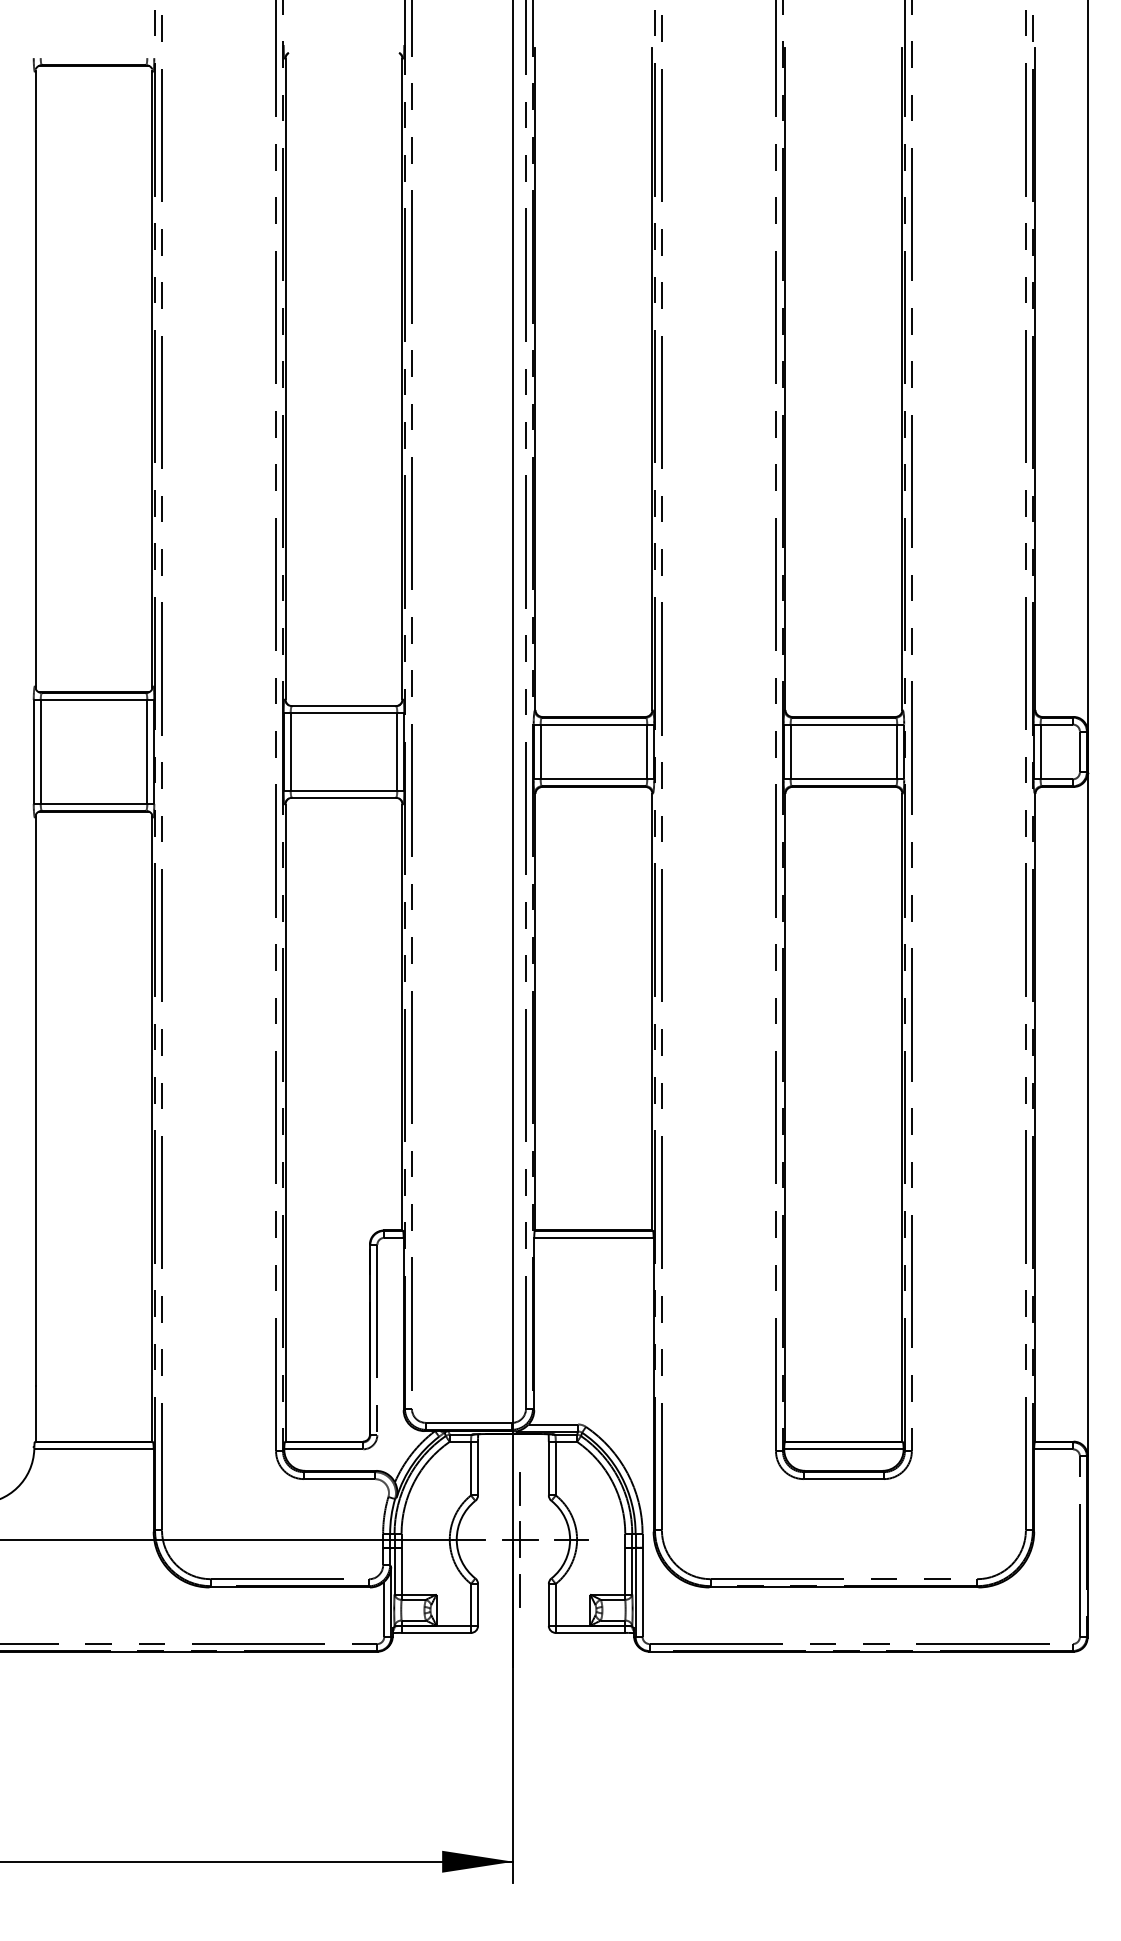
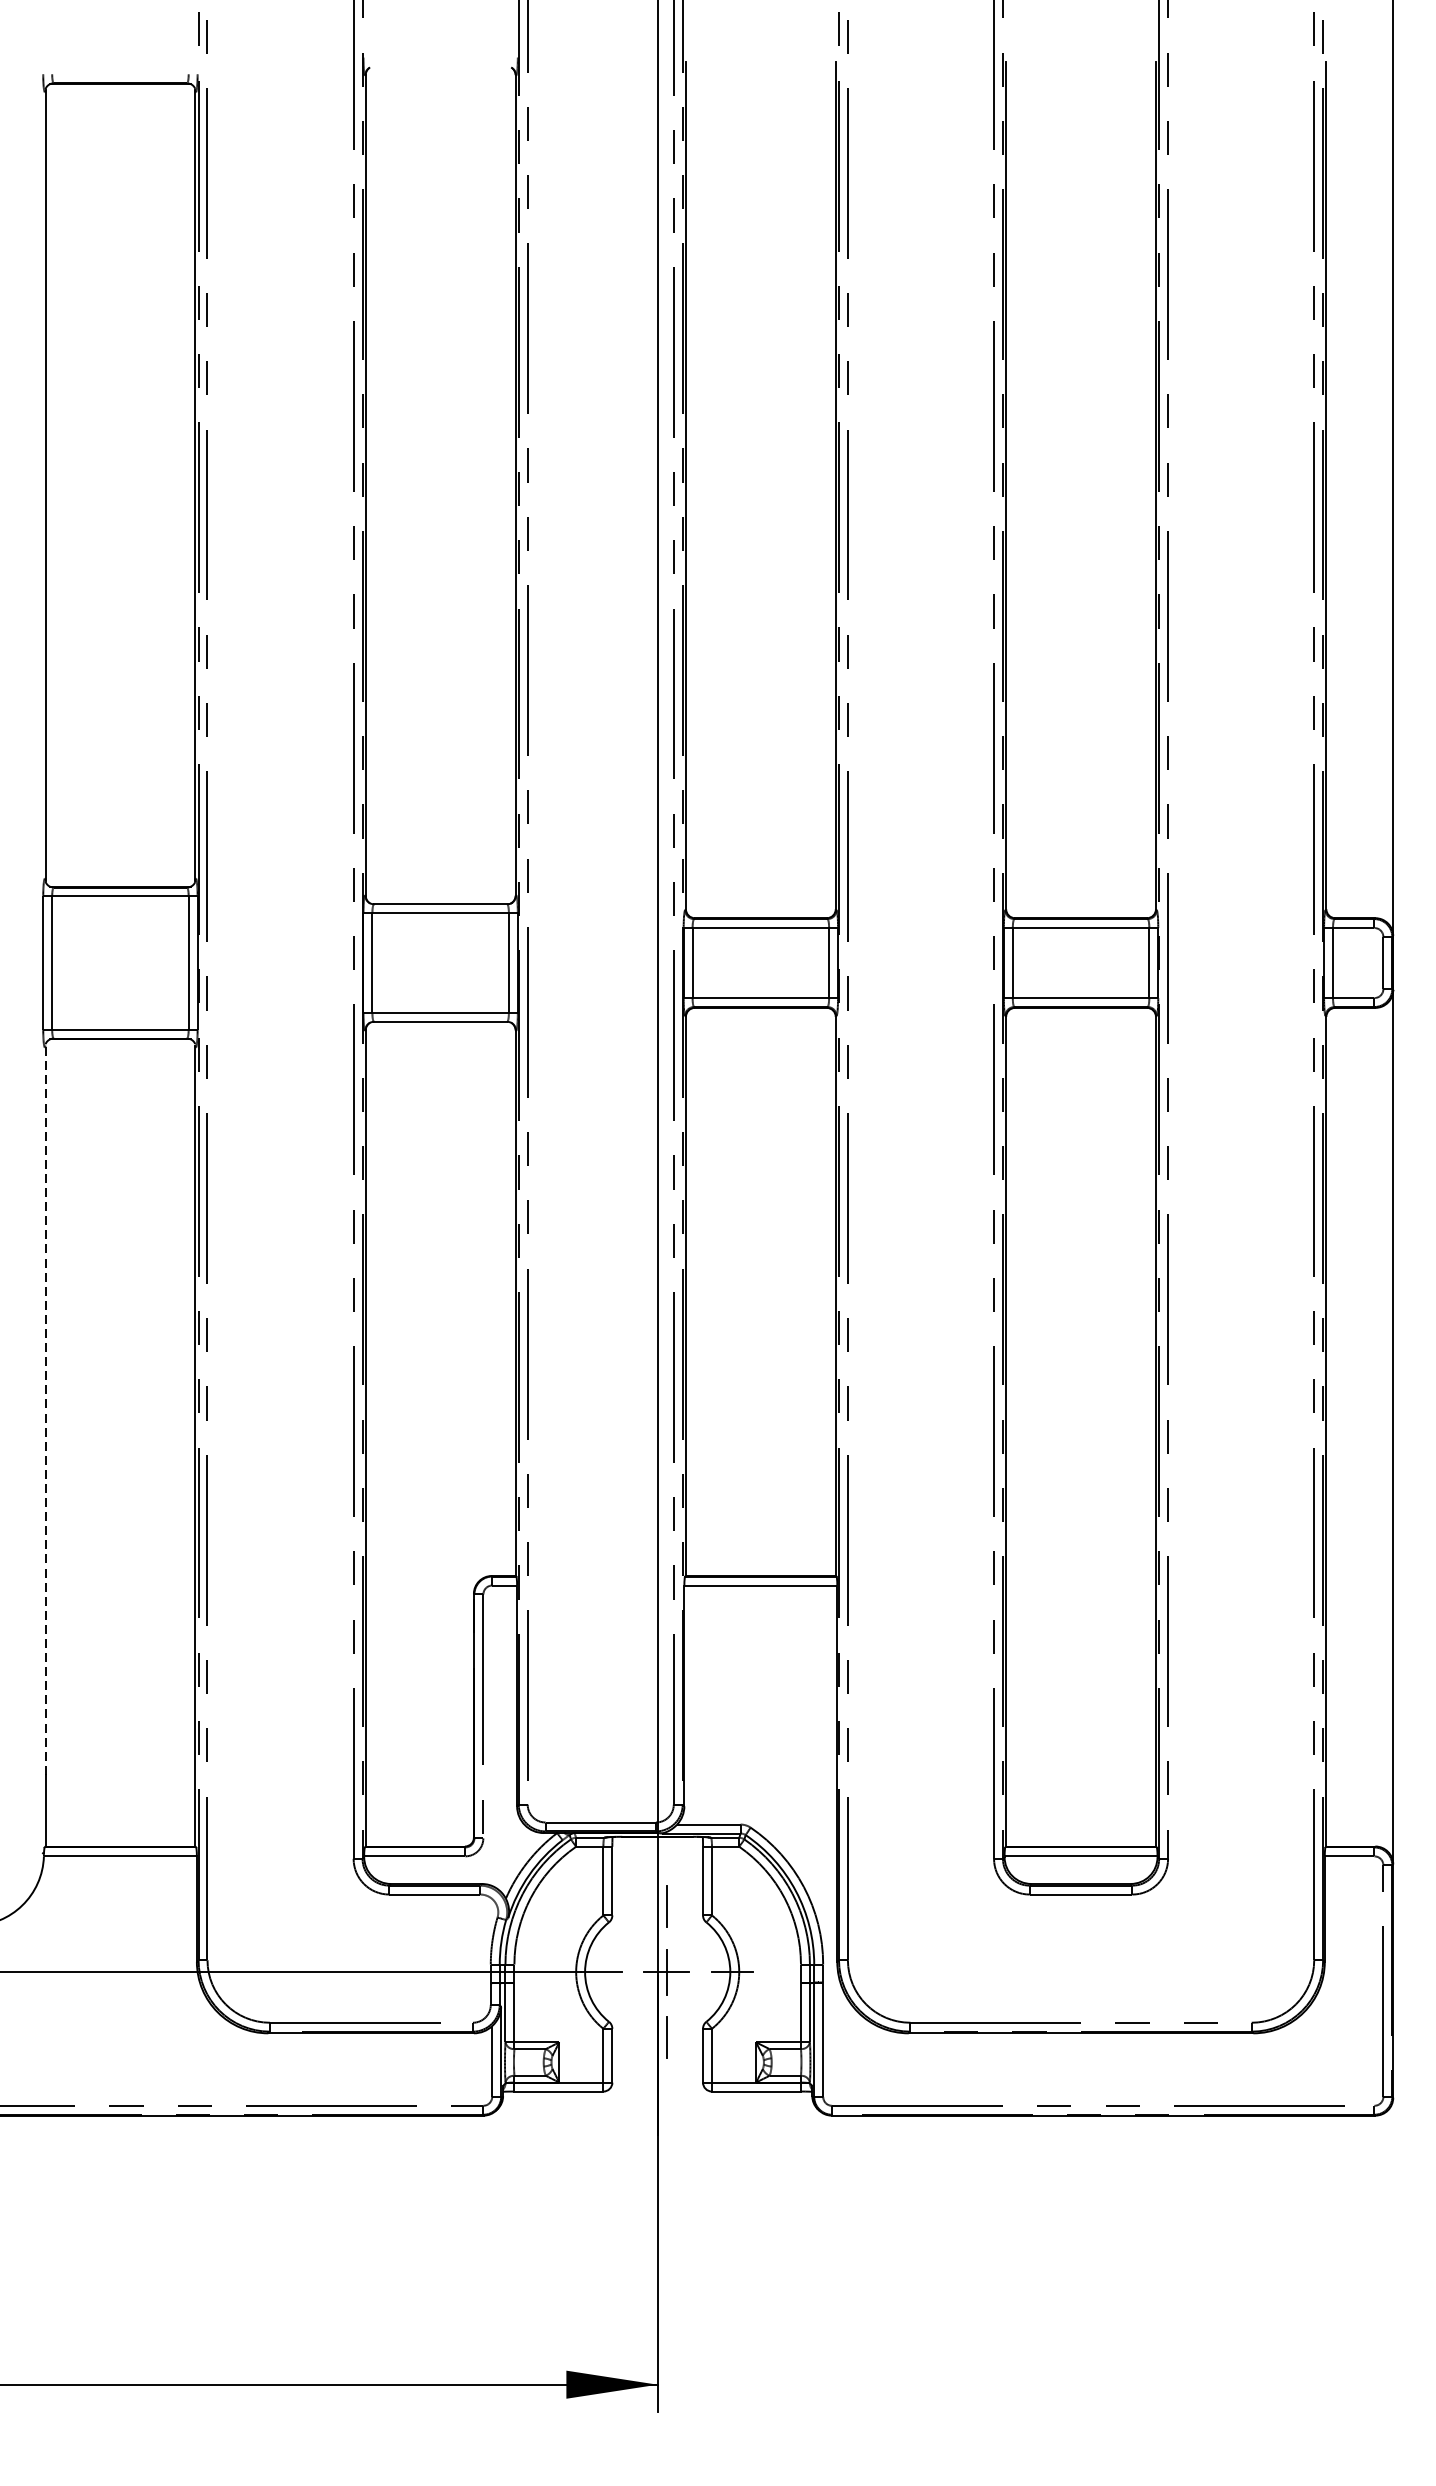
line: (35, 1101) -> (45, 1410), solid -> dashed

